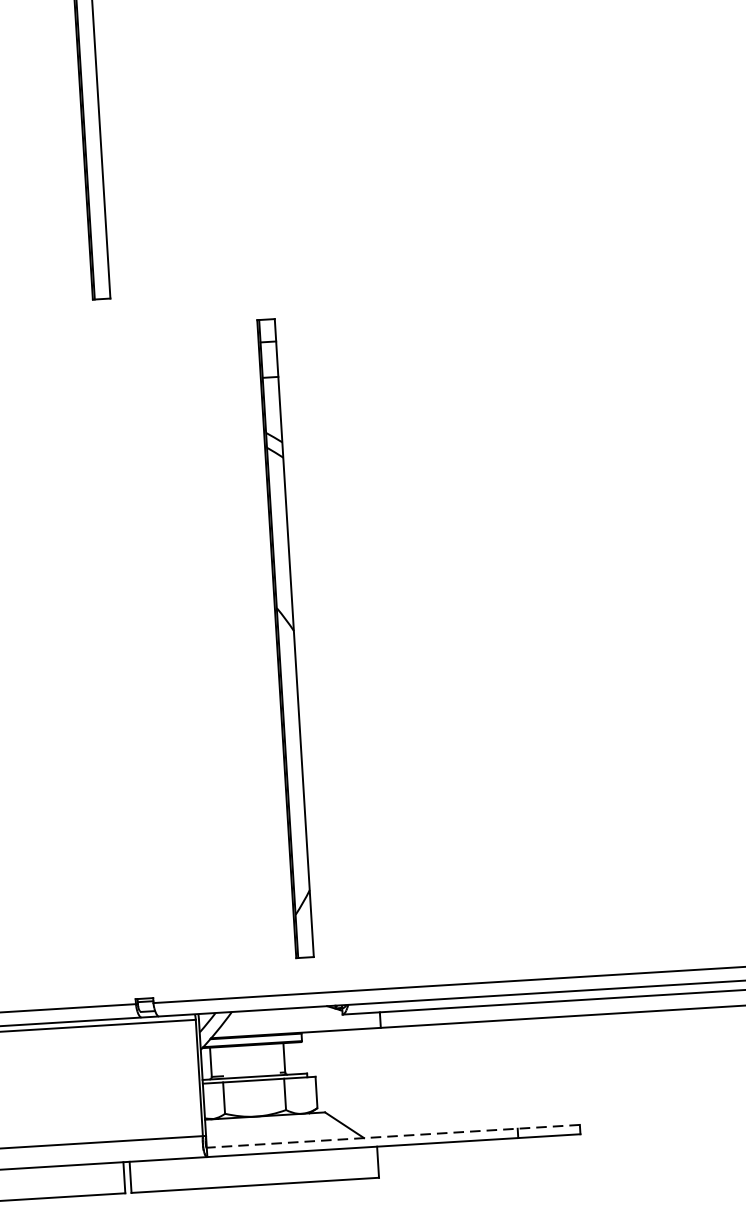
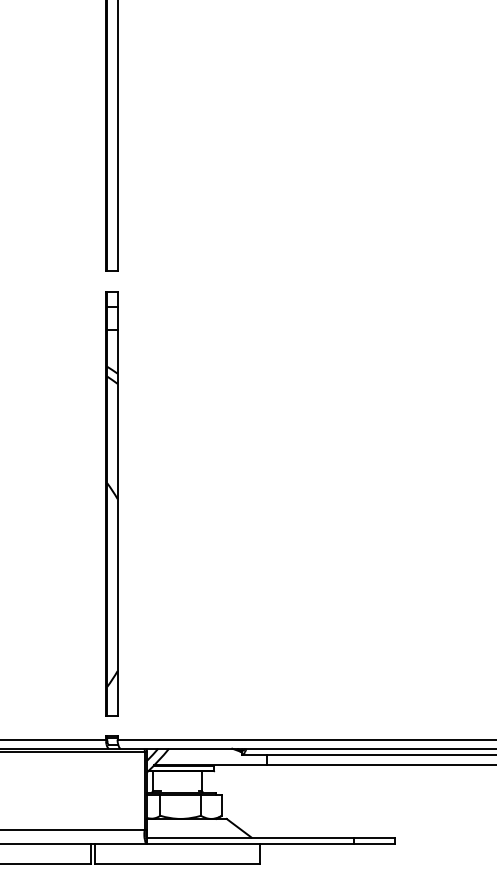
part: (285, 638) -> (111, 503), moved
line: (392, 1136) -> (270, 837), dashed -> solid

